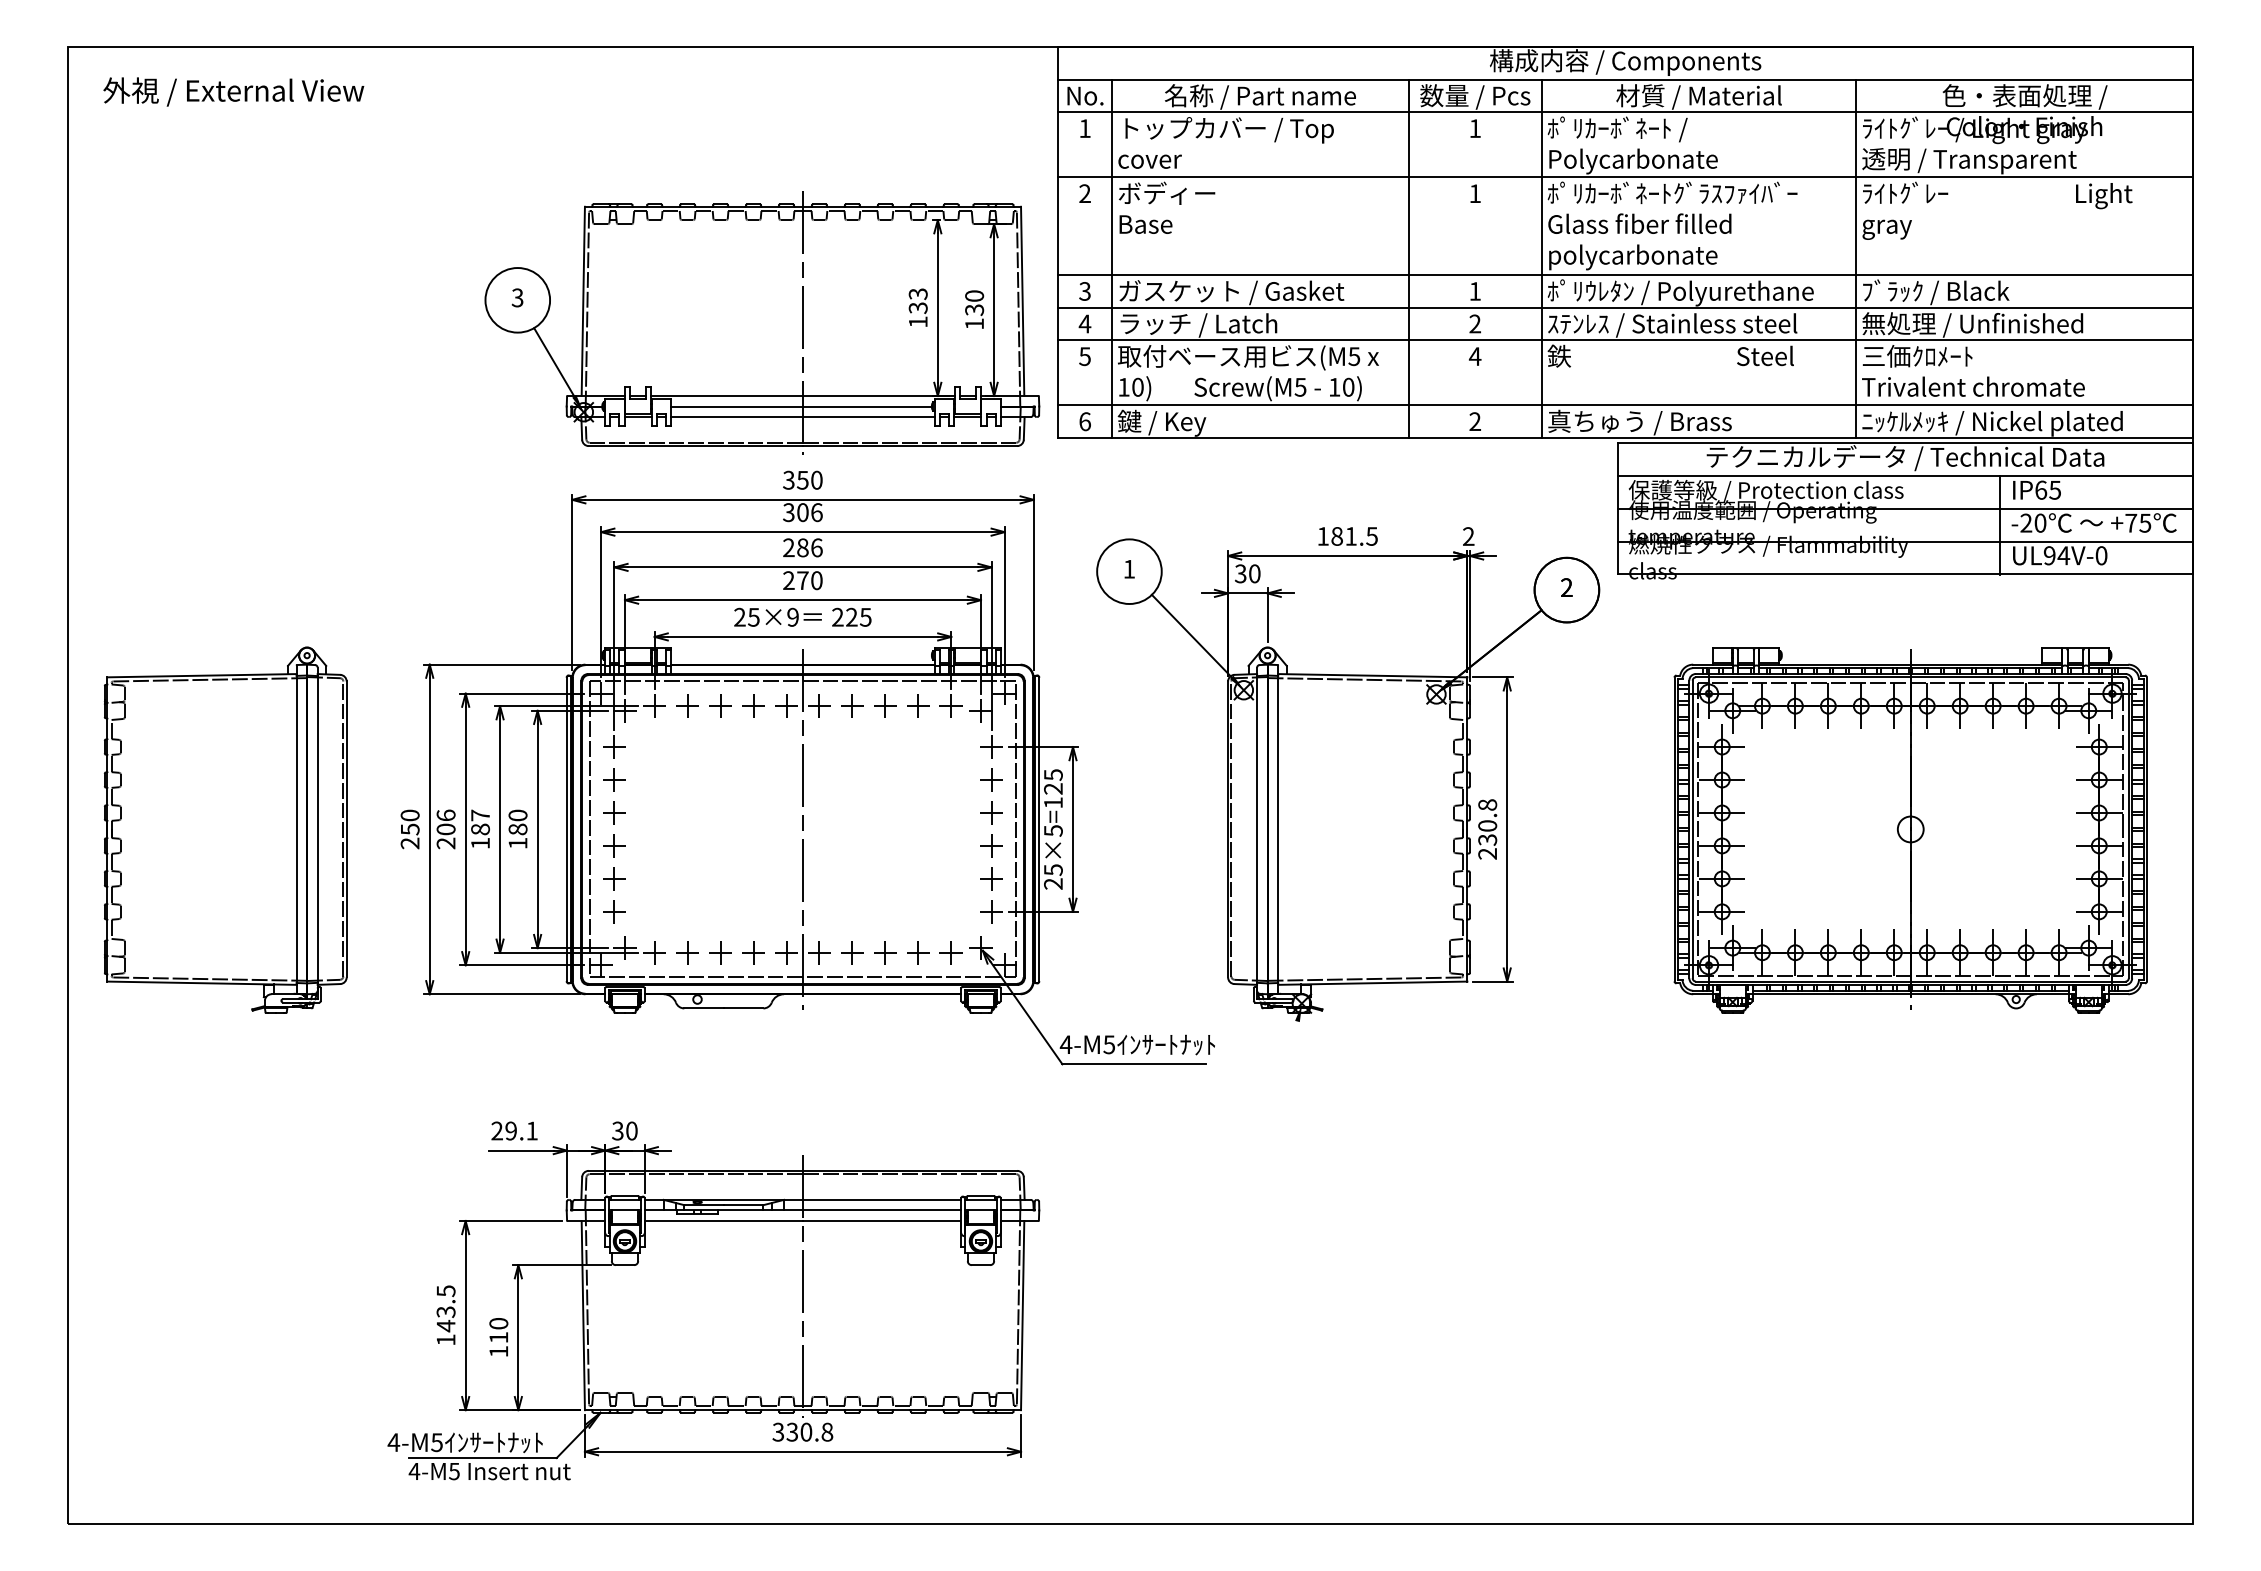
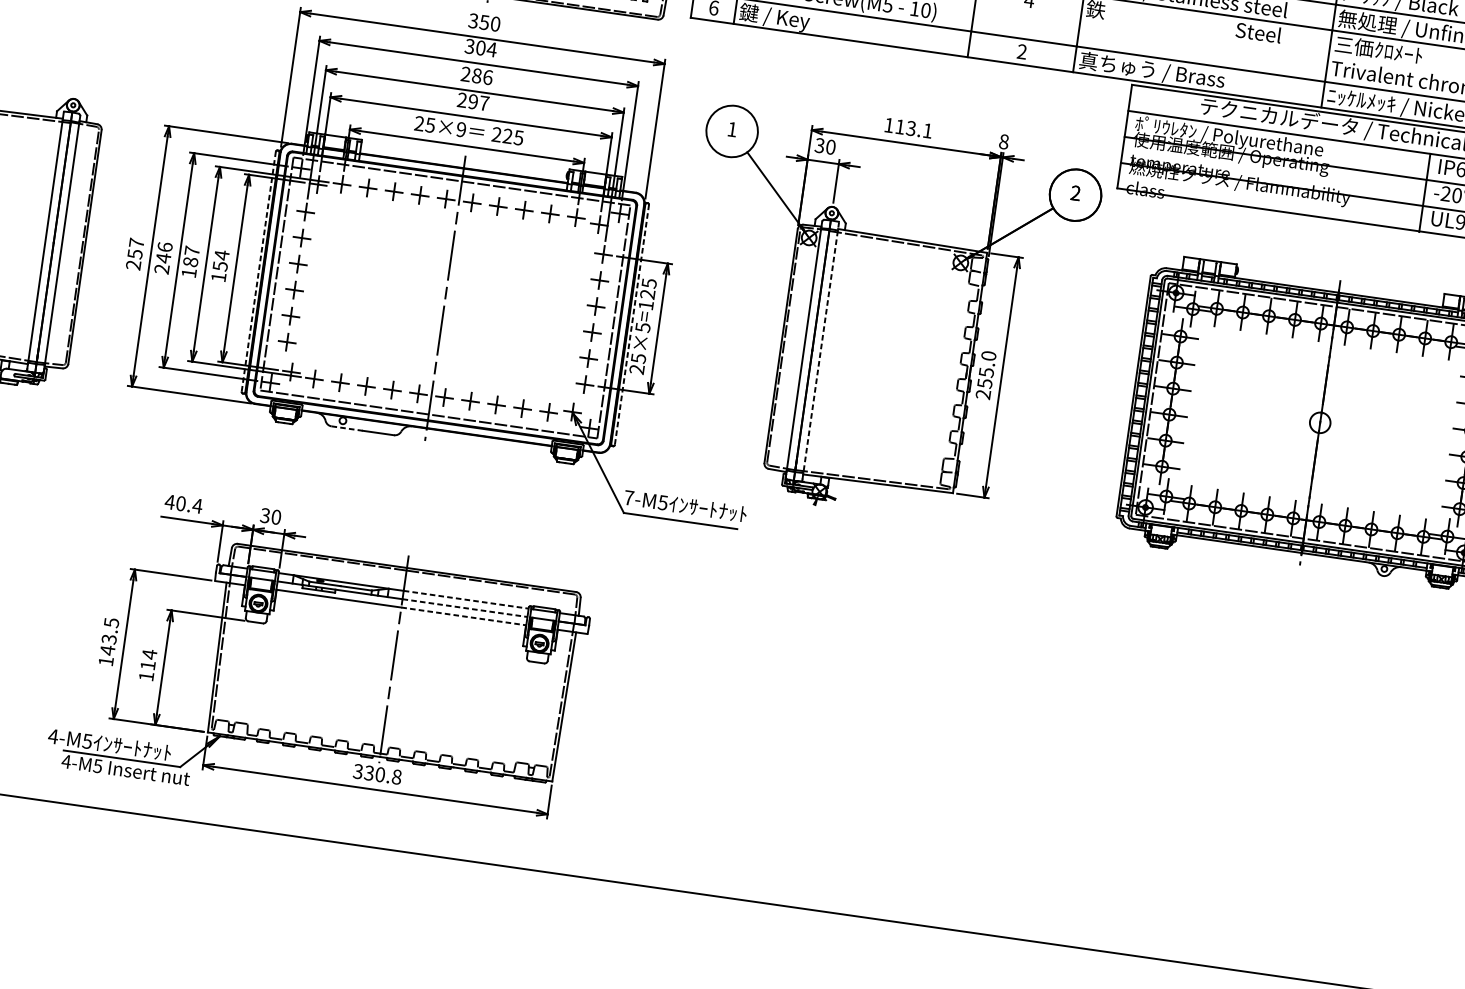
text: (1765, 491) -> (1243, 139), 保護等級 / Protection class -> ﾎﾟﾘｳﾚﾀﾝ / Polyurethane
text: (816, 512) -> (491, 49), 306 -> 304
text: (1354, 536) -> (913, 128), 181.5 -> 113.1
text: (1468, 536) -> (1003, 141), 2 -> 8
text: (809, 580) -> (478, 102), 270 -> 297
text: (409, 815) -> (136, 243), 250 -> 257
text: (517, 822) -> (220, 260), 180 -> 154
text: (1487, 822) -> (986, 369), 230.8 -> 255.0
line: (1278, 828) -> (821, 351), solid -> dashed
text: (445, 829) -> (163, 258), 206 -> 246
line: (566, 829) -> (258, 271), solid -> dashed
line: (1039, 829) -> (632, 324), solid -> dashed
line: (704, 1008) -> (347, 428), solid -> dashed
text: (1065, 1044) -> (628, 497), 4-M5 -> 7-M5
text: (514, 1130) -> (183, 503), 29.1 -> 40.4
line: (882, 1199) -> (466, 599), solid -> dashed
line: (882, 1210) -> (465, 608), solid -> dashed
line: (882, 1220) -> (464, 616), solid -> dashed
text: (498, 1323) -> (149, 654), 110 -> 114

